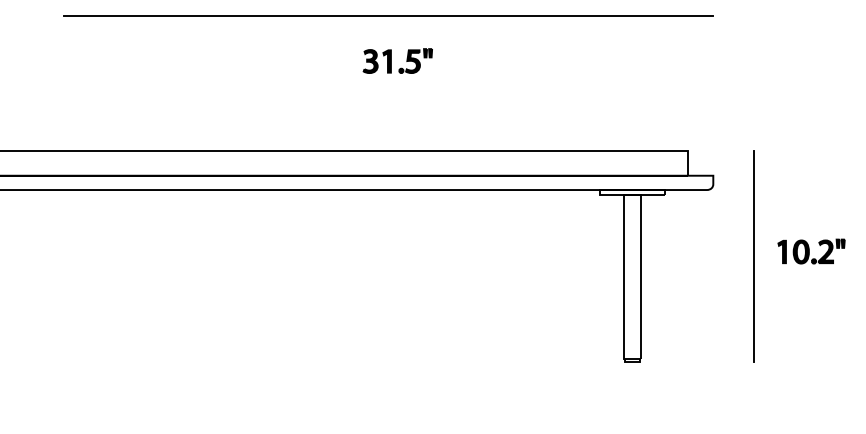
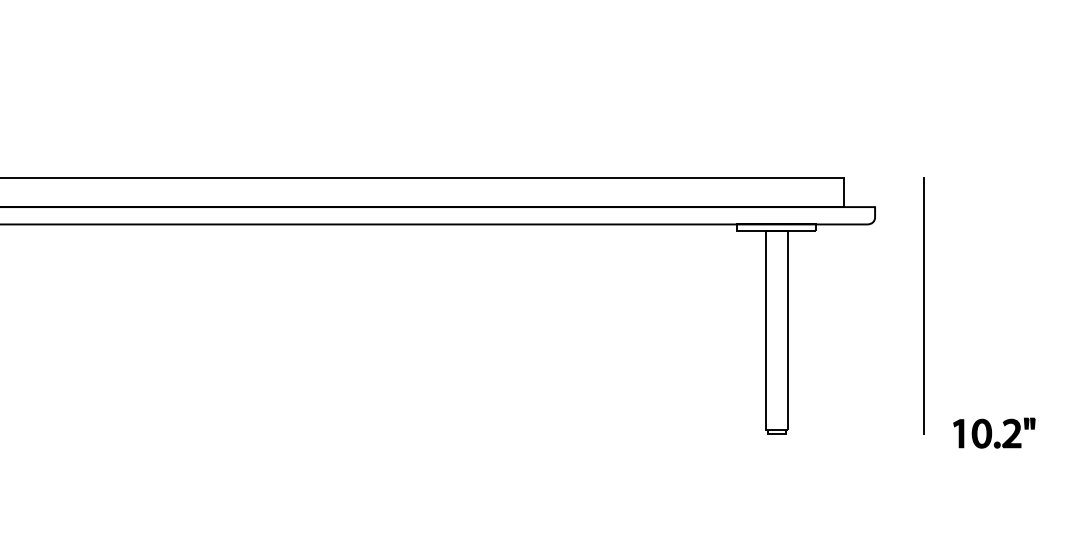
line: (388, 15) -> (480, 12), removed
part: (391, 60) -> (484, 67), removed
part: (811, 251) -> (994, 432), moved

